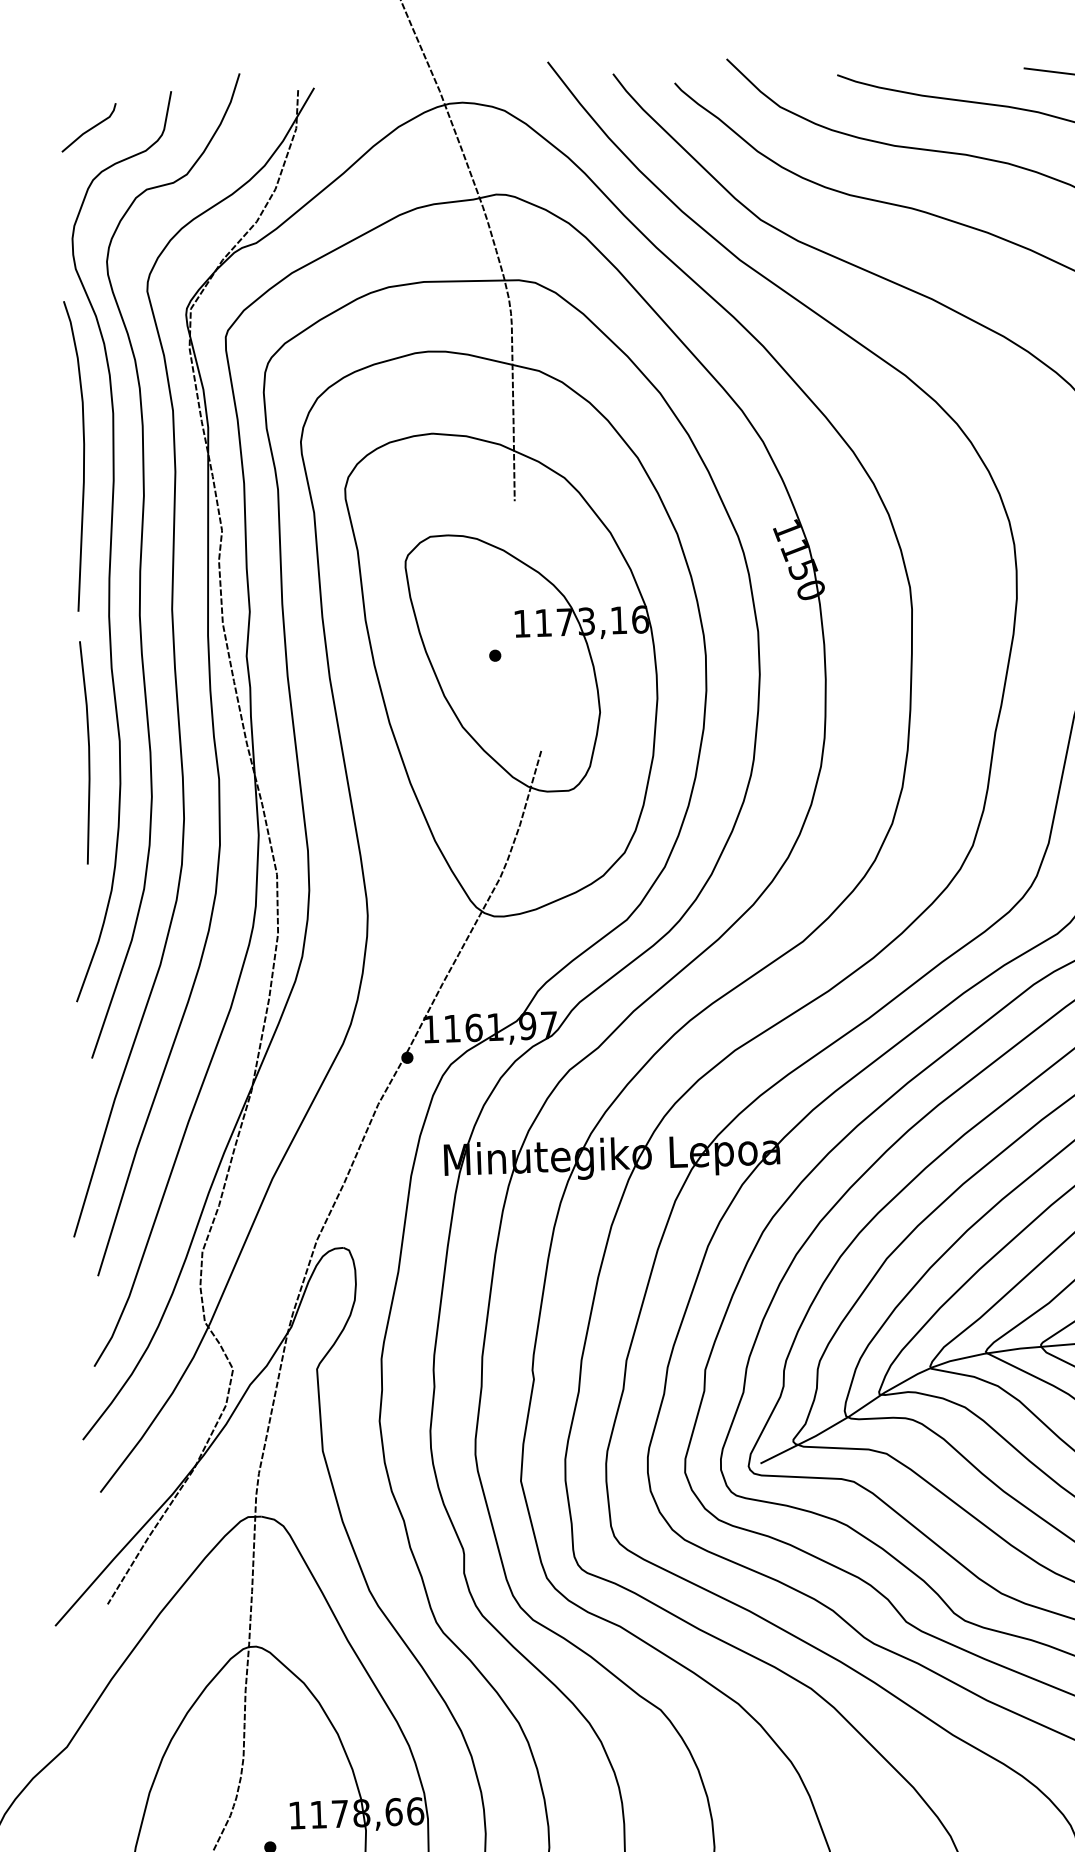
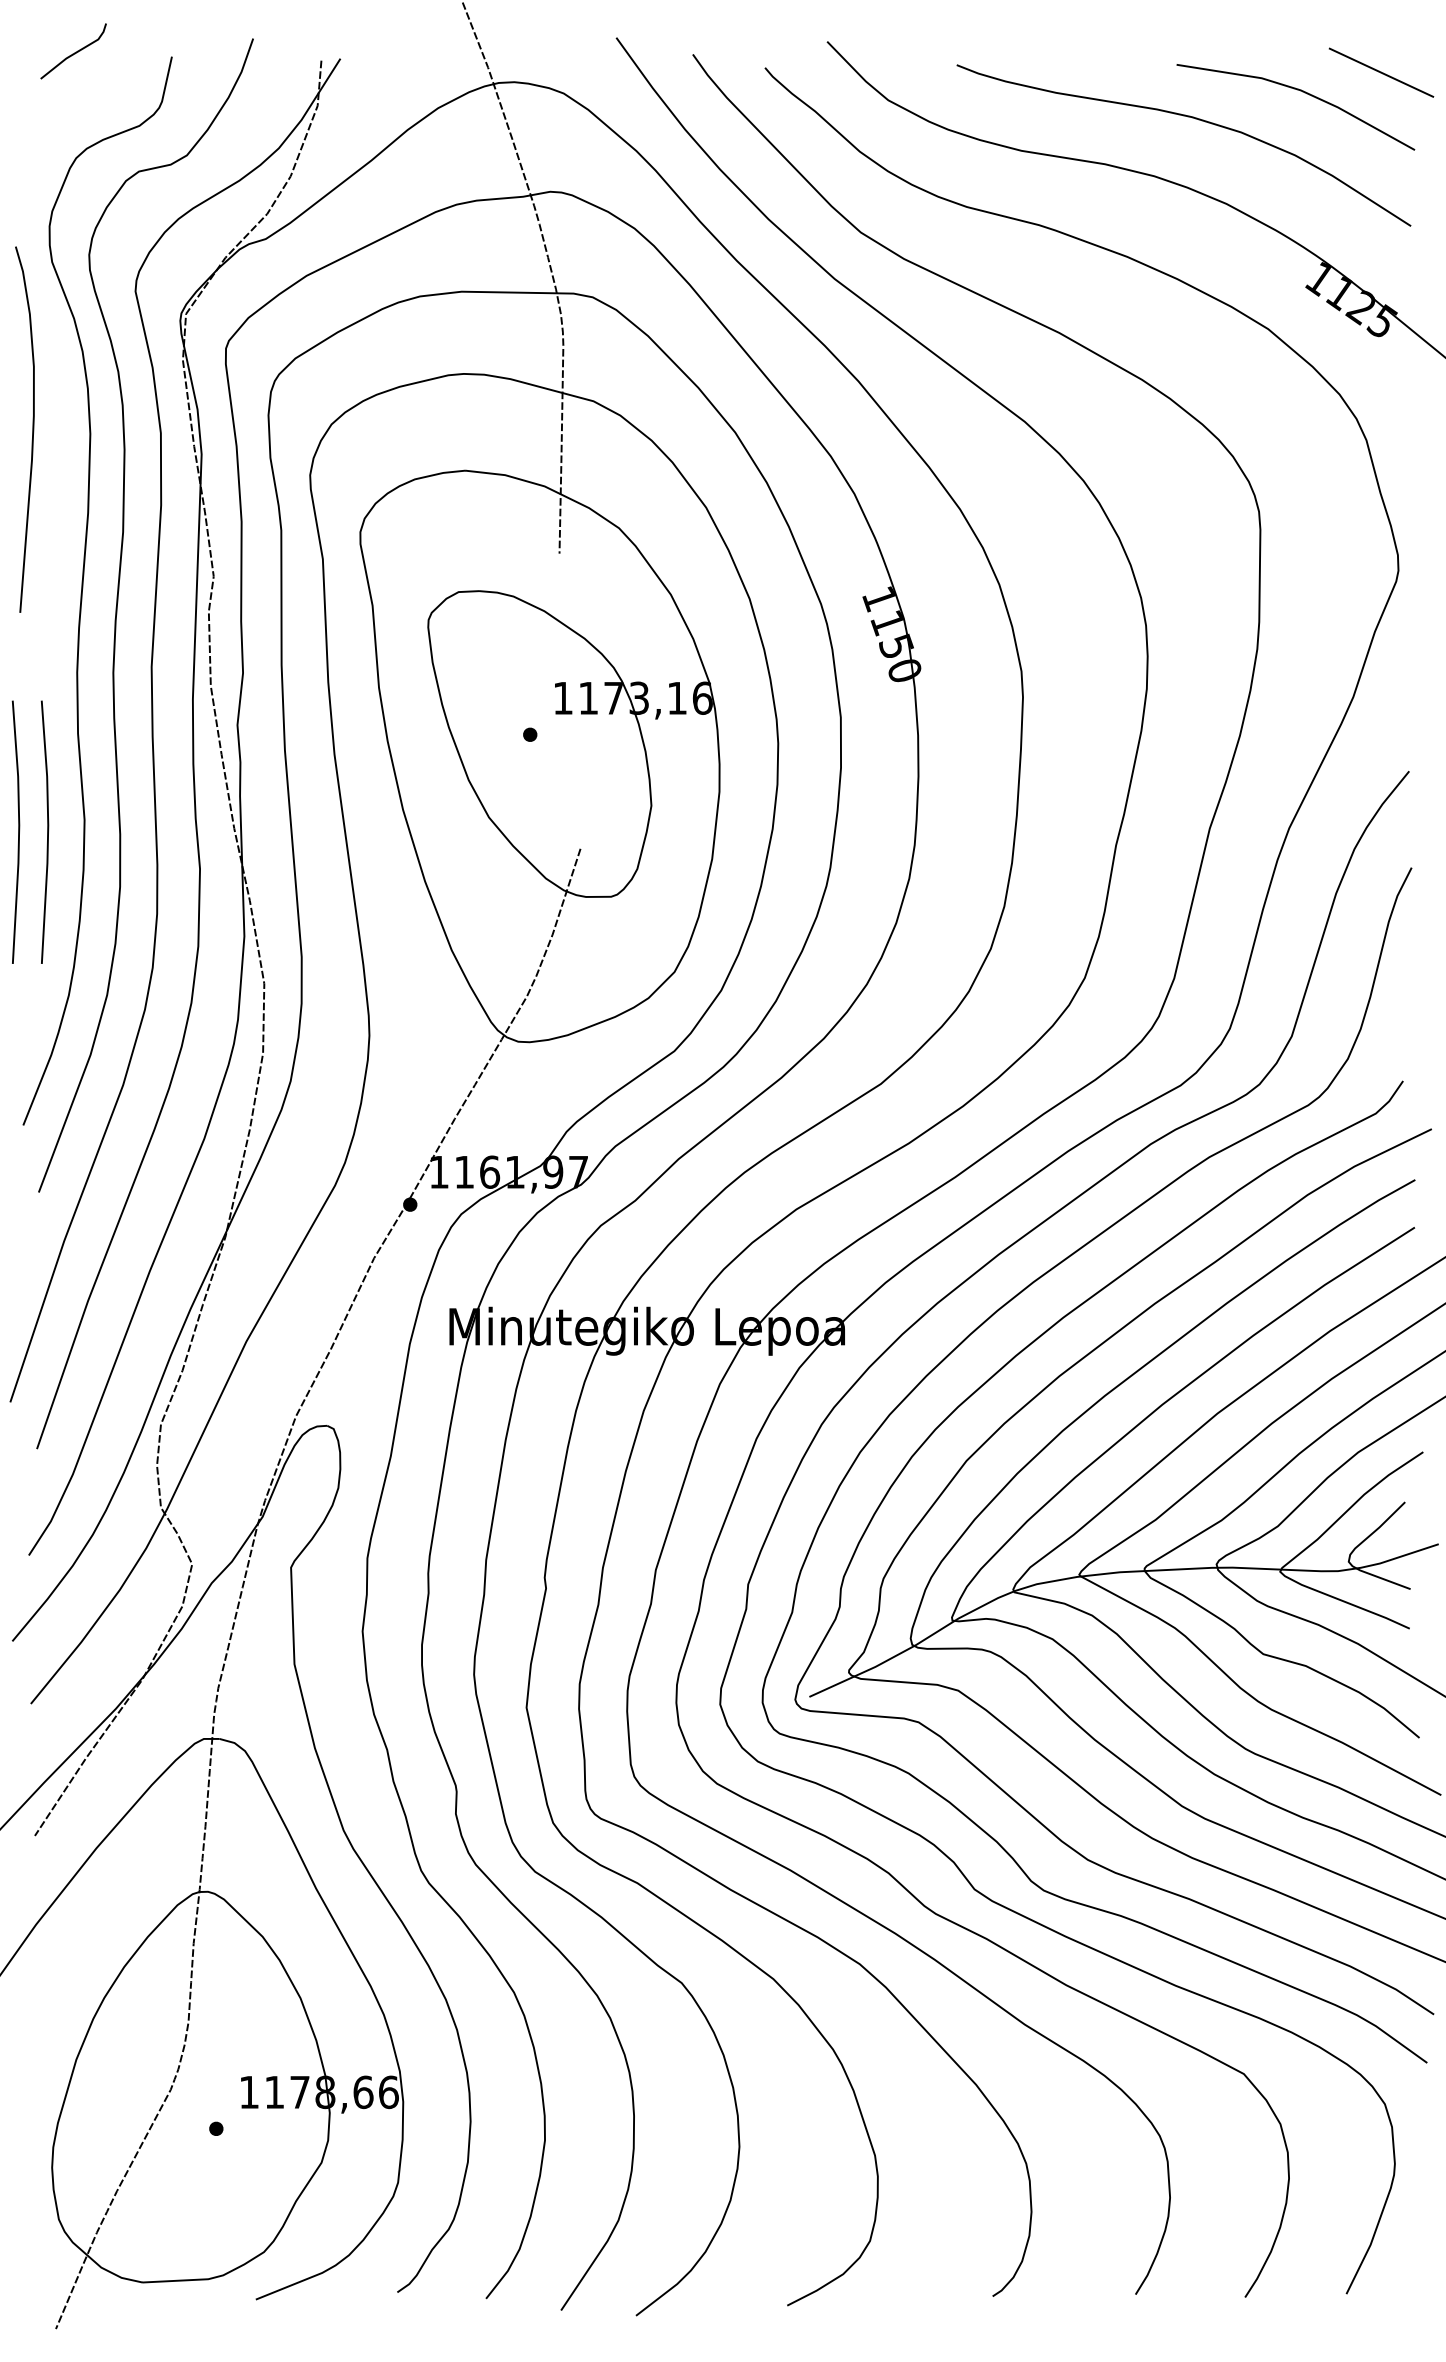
line: (89, 128) -> (74, 52), moved
curve: (83, 455) -> (32, 429), moved
line: (64, 752) -> (18, 831), added

